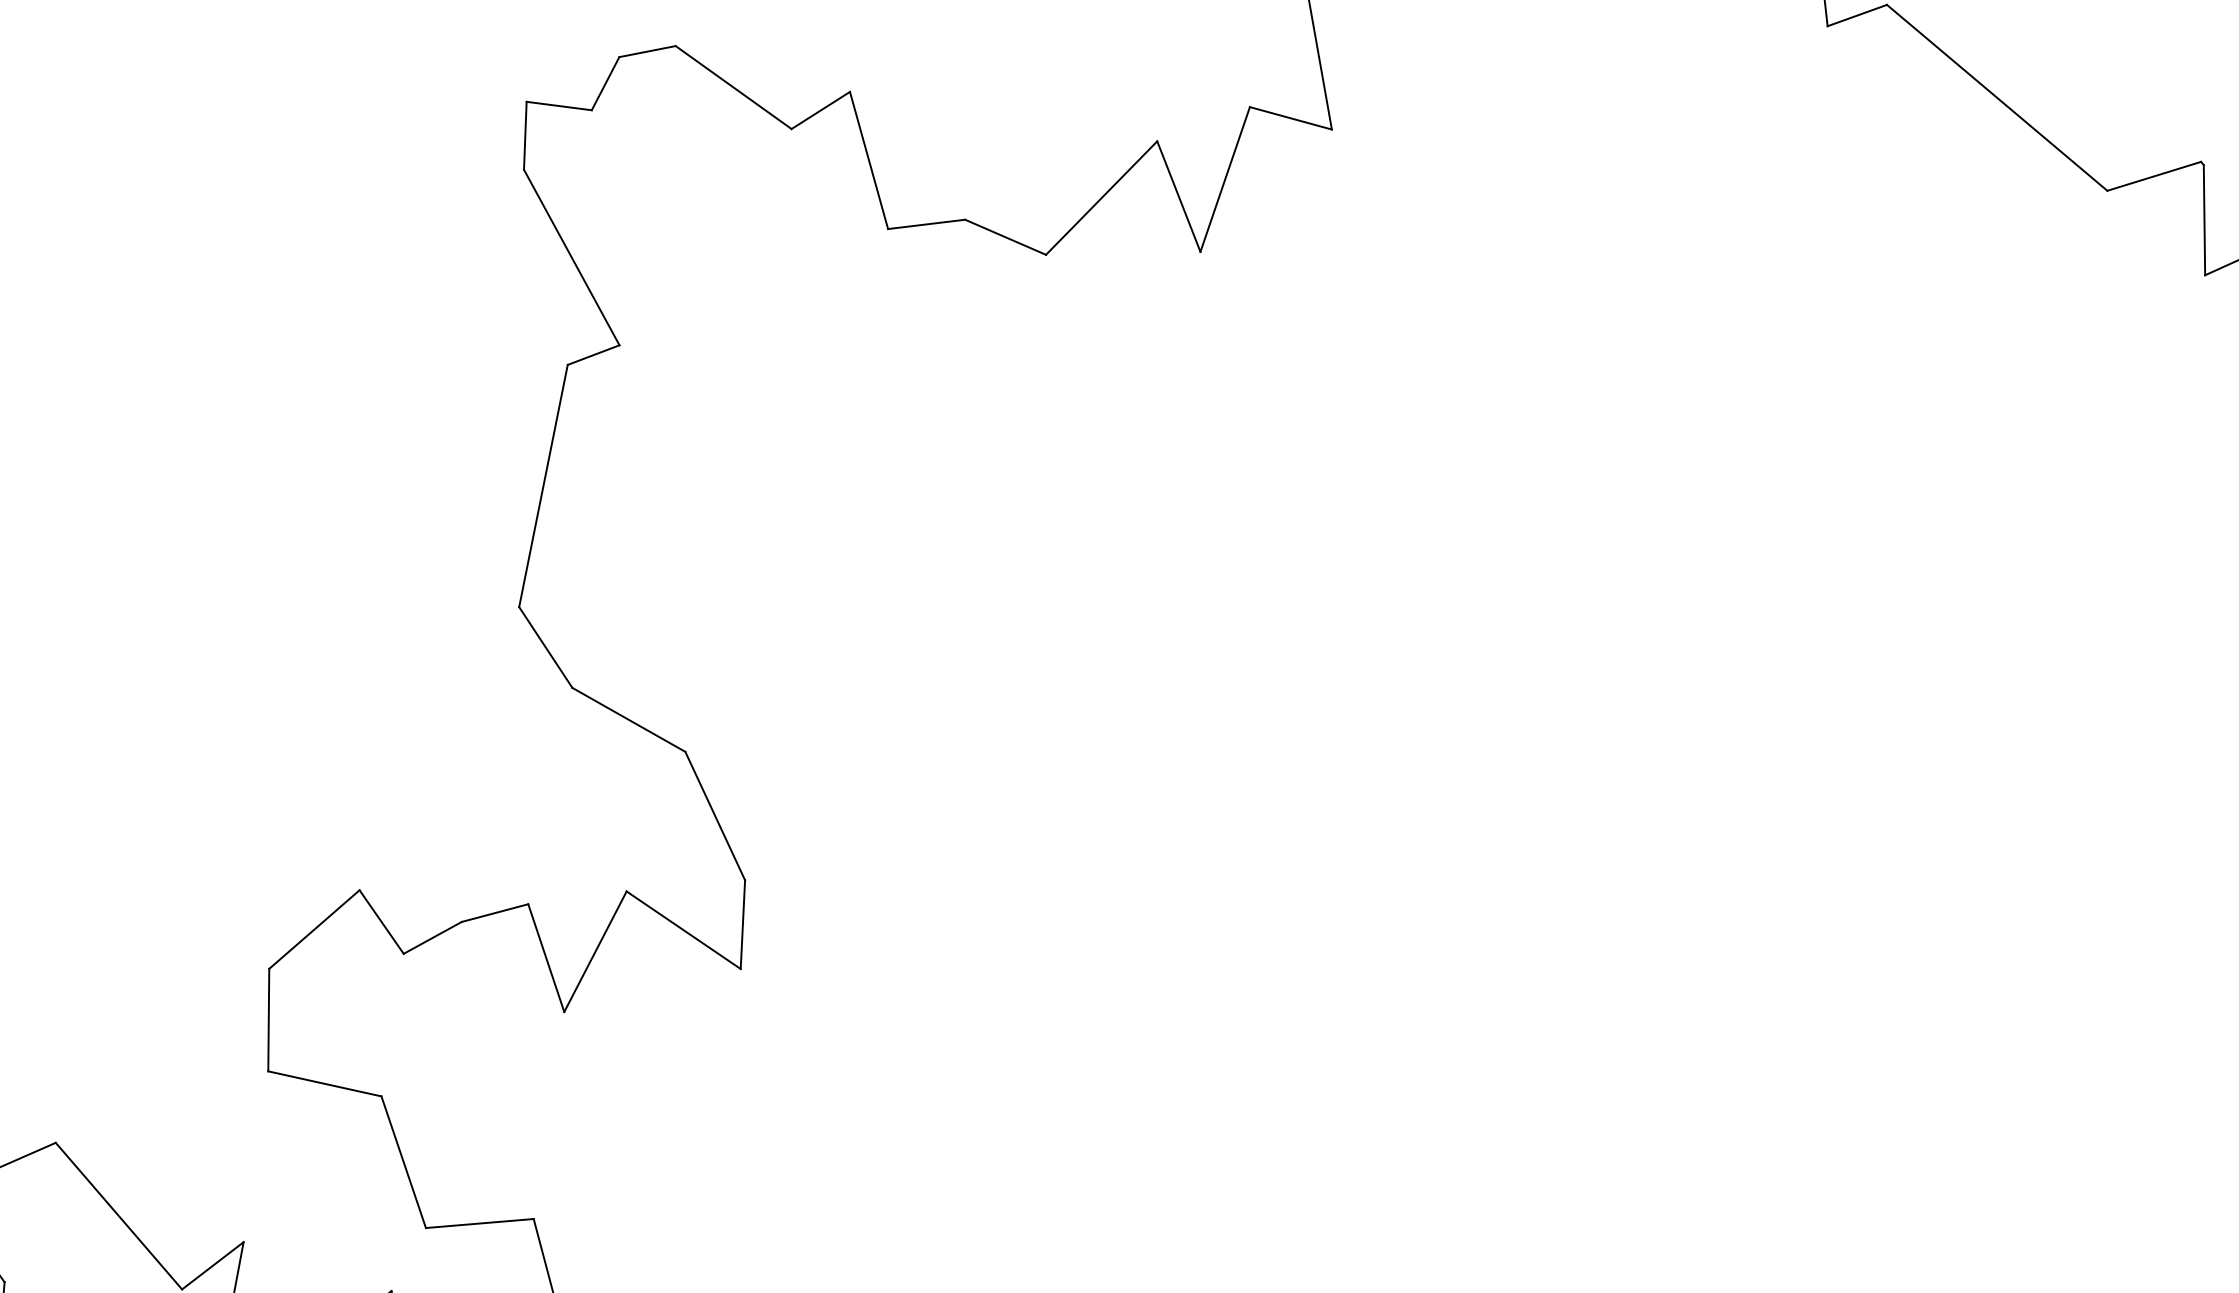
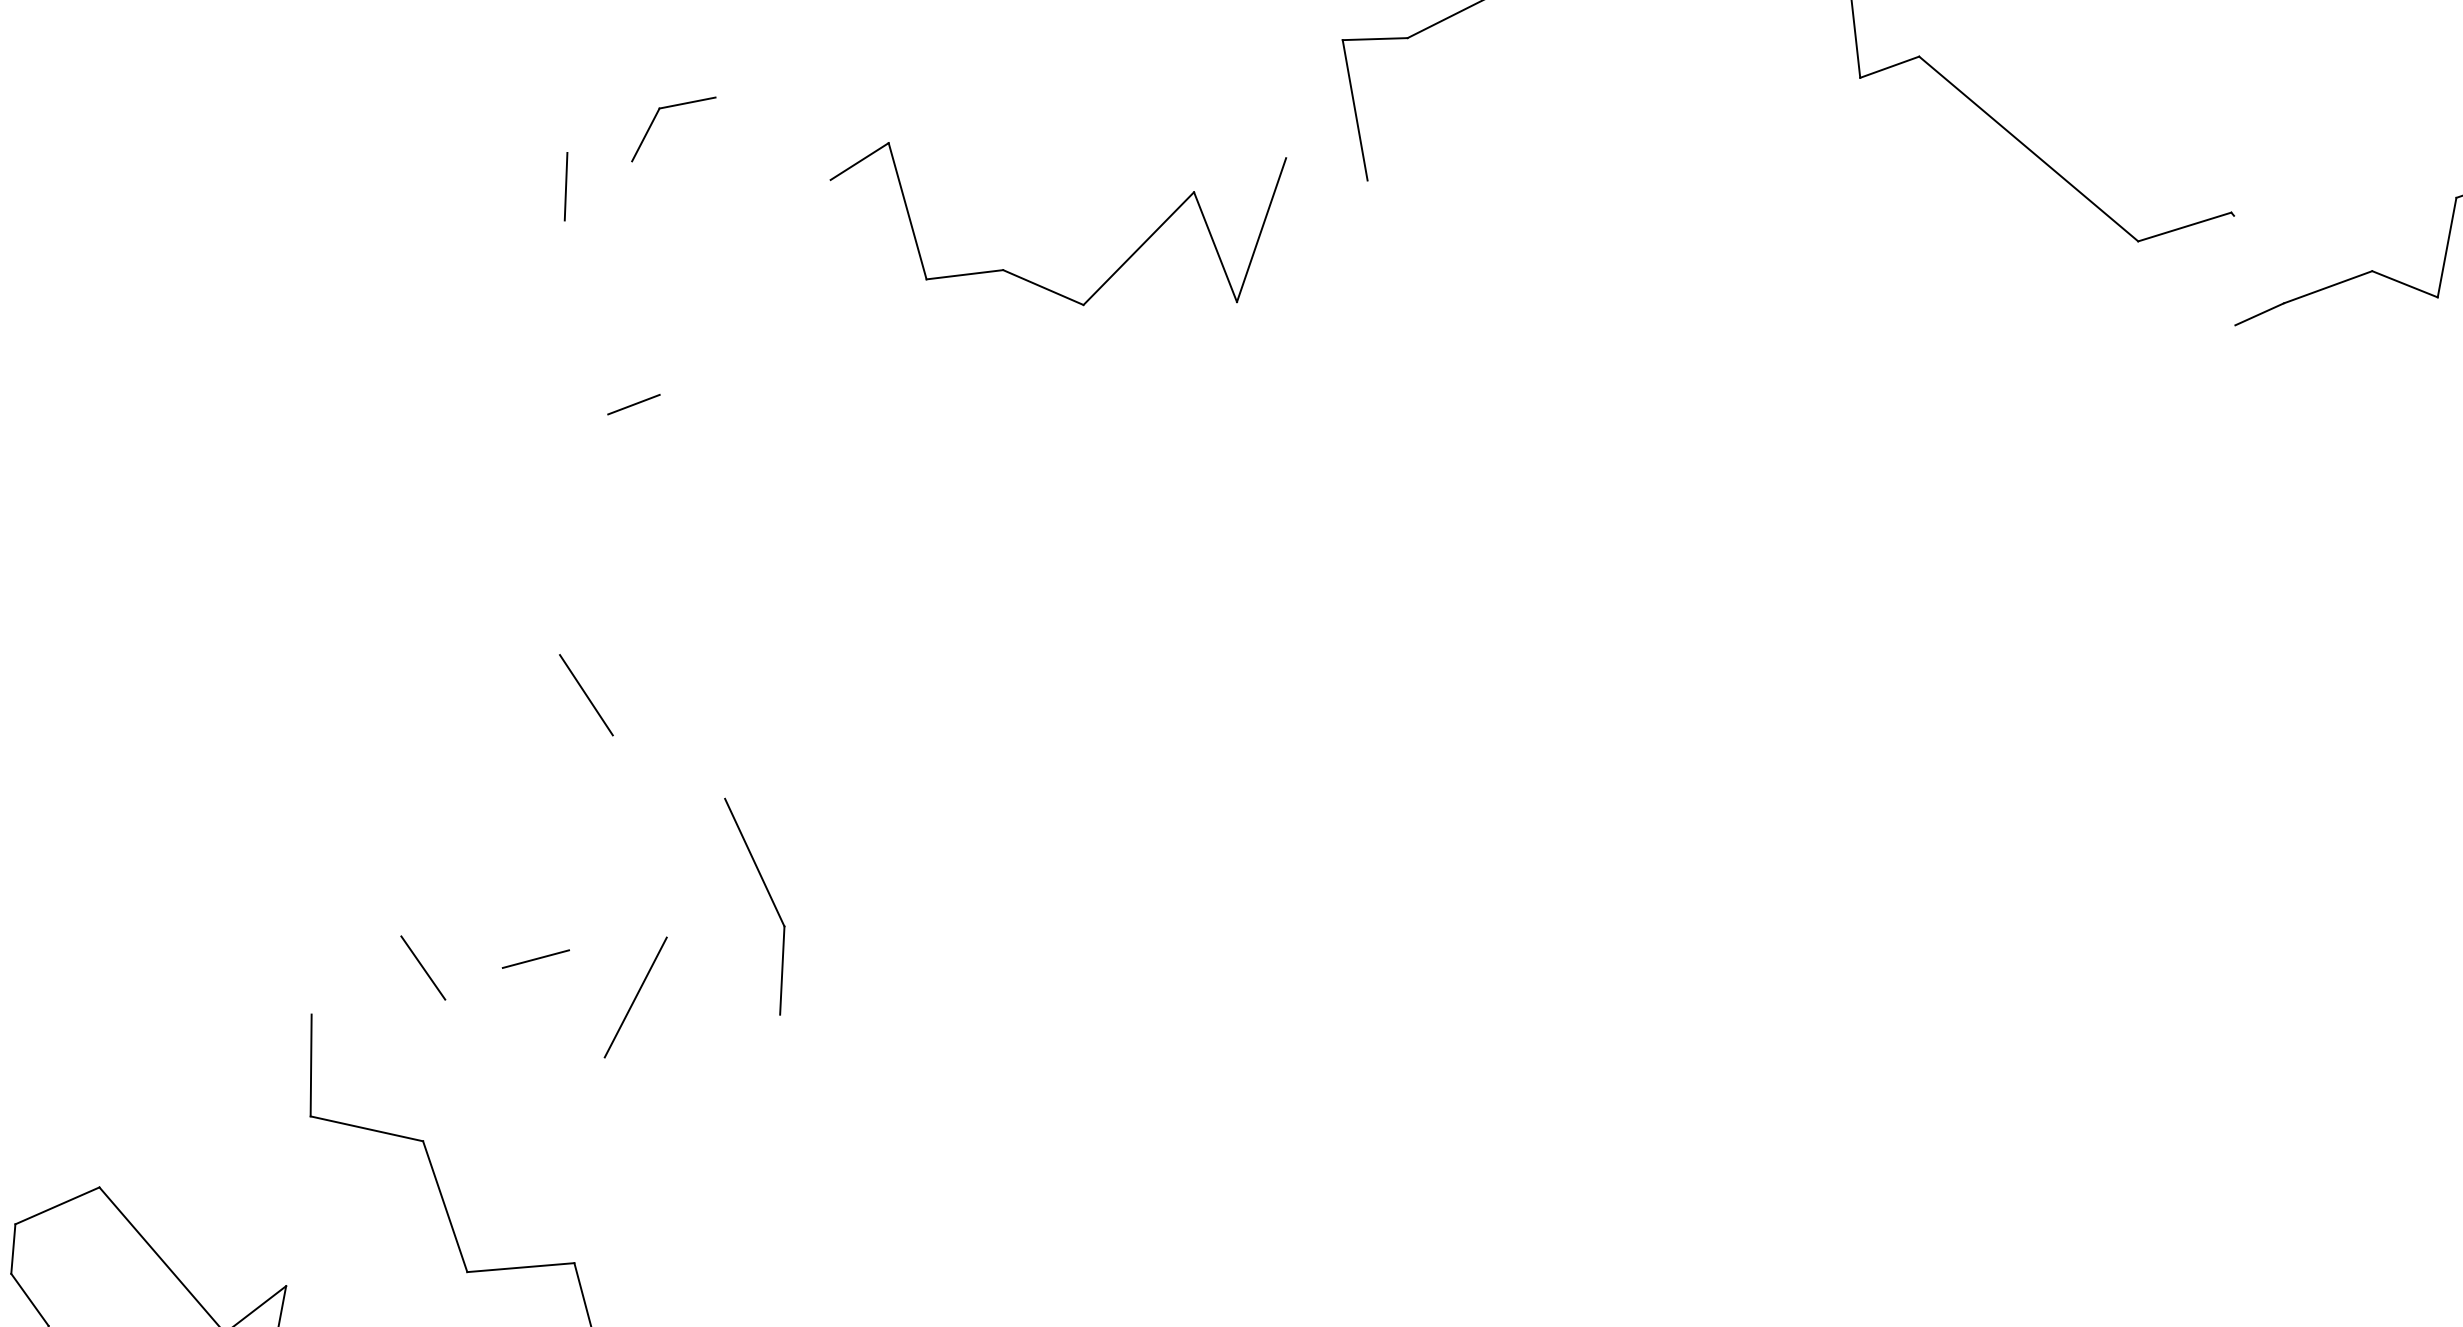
line: (733, 87) -> (772, 138), removed
line: (558, 105) -> (599, 156), removed
line: (1290, 118) -> (1326, 169), removed
line: (2204, 220) -> (2234, 270), removed
line: (571, 257) -> (611, 307), removed
line: (543, 485) -> (584, 534), removed
line: (628, 719) -> (668, 766), removed
line: (314, 929) -> (356, 975), removed
line: (683, 929) -> (723, 975), removed
line: (432, 937) -> (473, 983), removed
line: (545, 957) -> (586, 1003), removed

